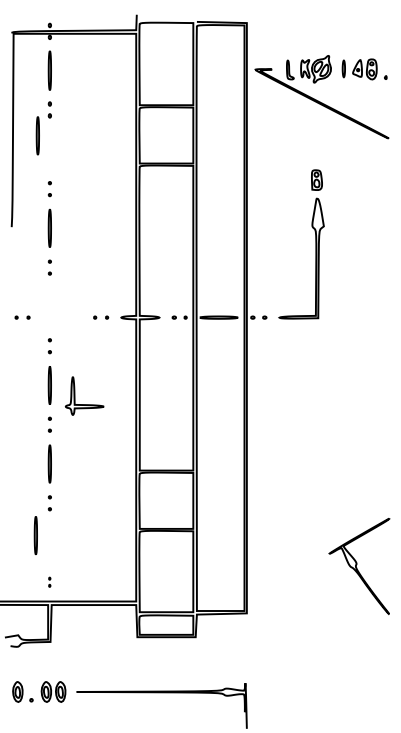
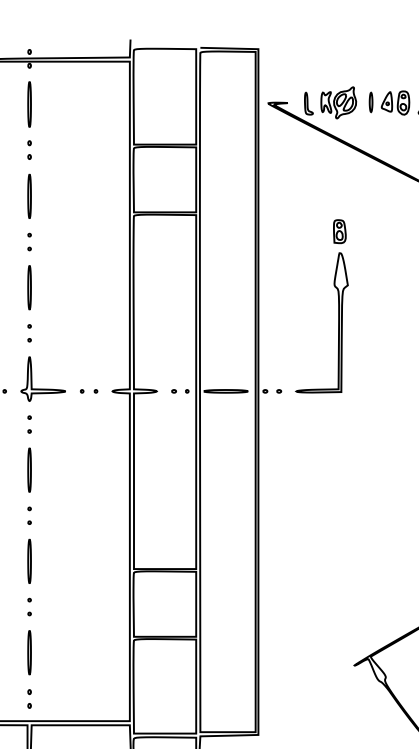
line: (37, 135) -> (29, 196), moved
part: (75, 395) -> (32, 378), moved
line: (35, 535) -> (29, 652), moved
part: (49, 581) -> (29, 697), size x1.67

